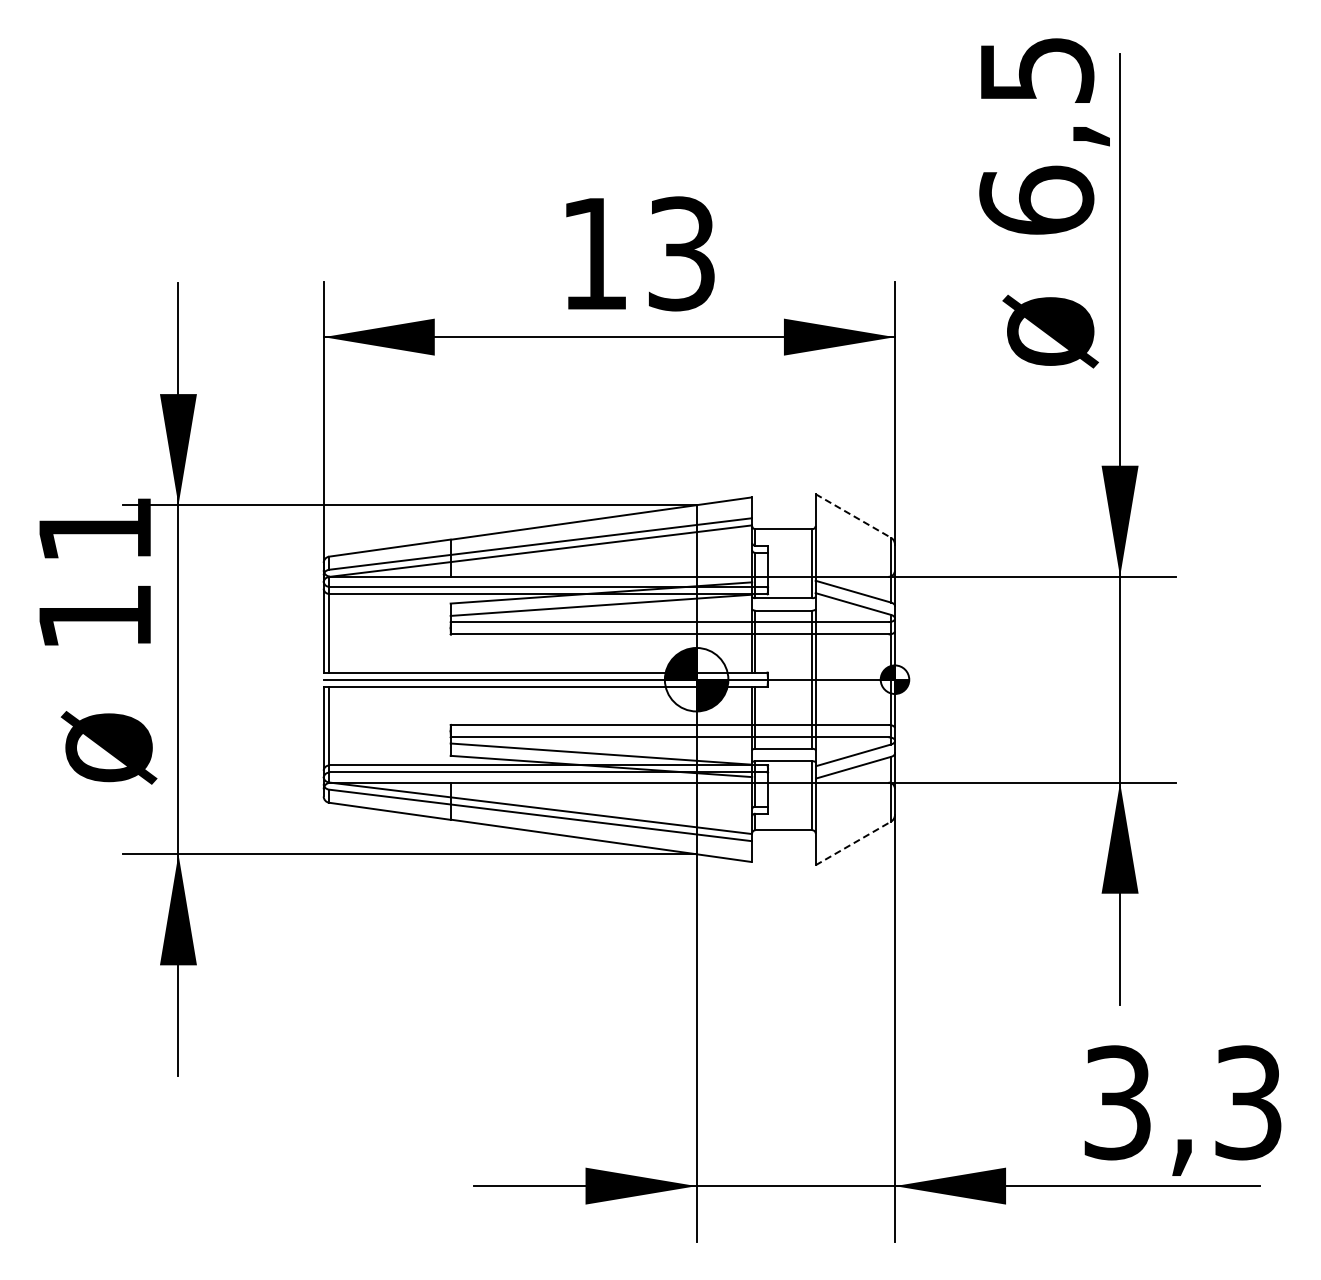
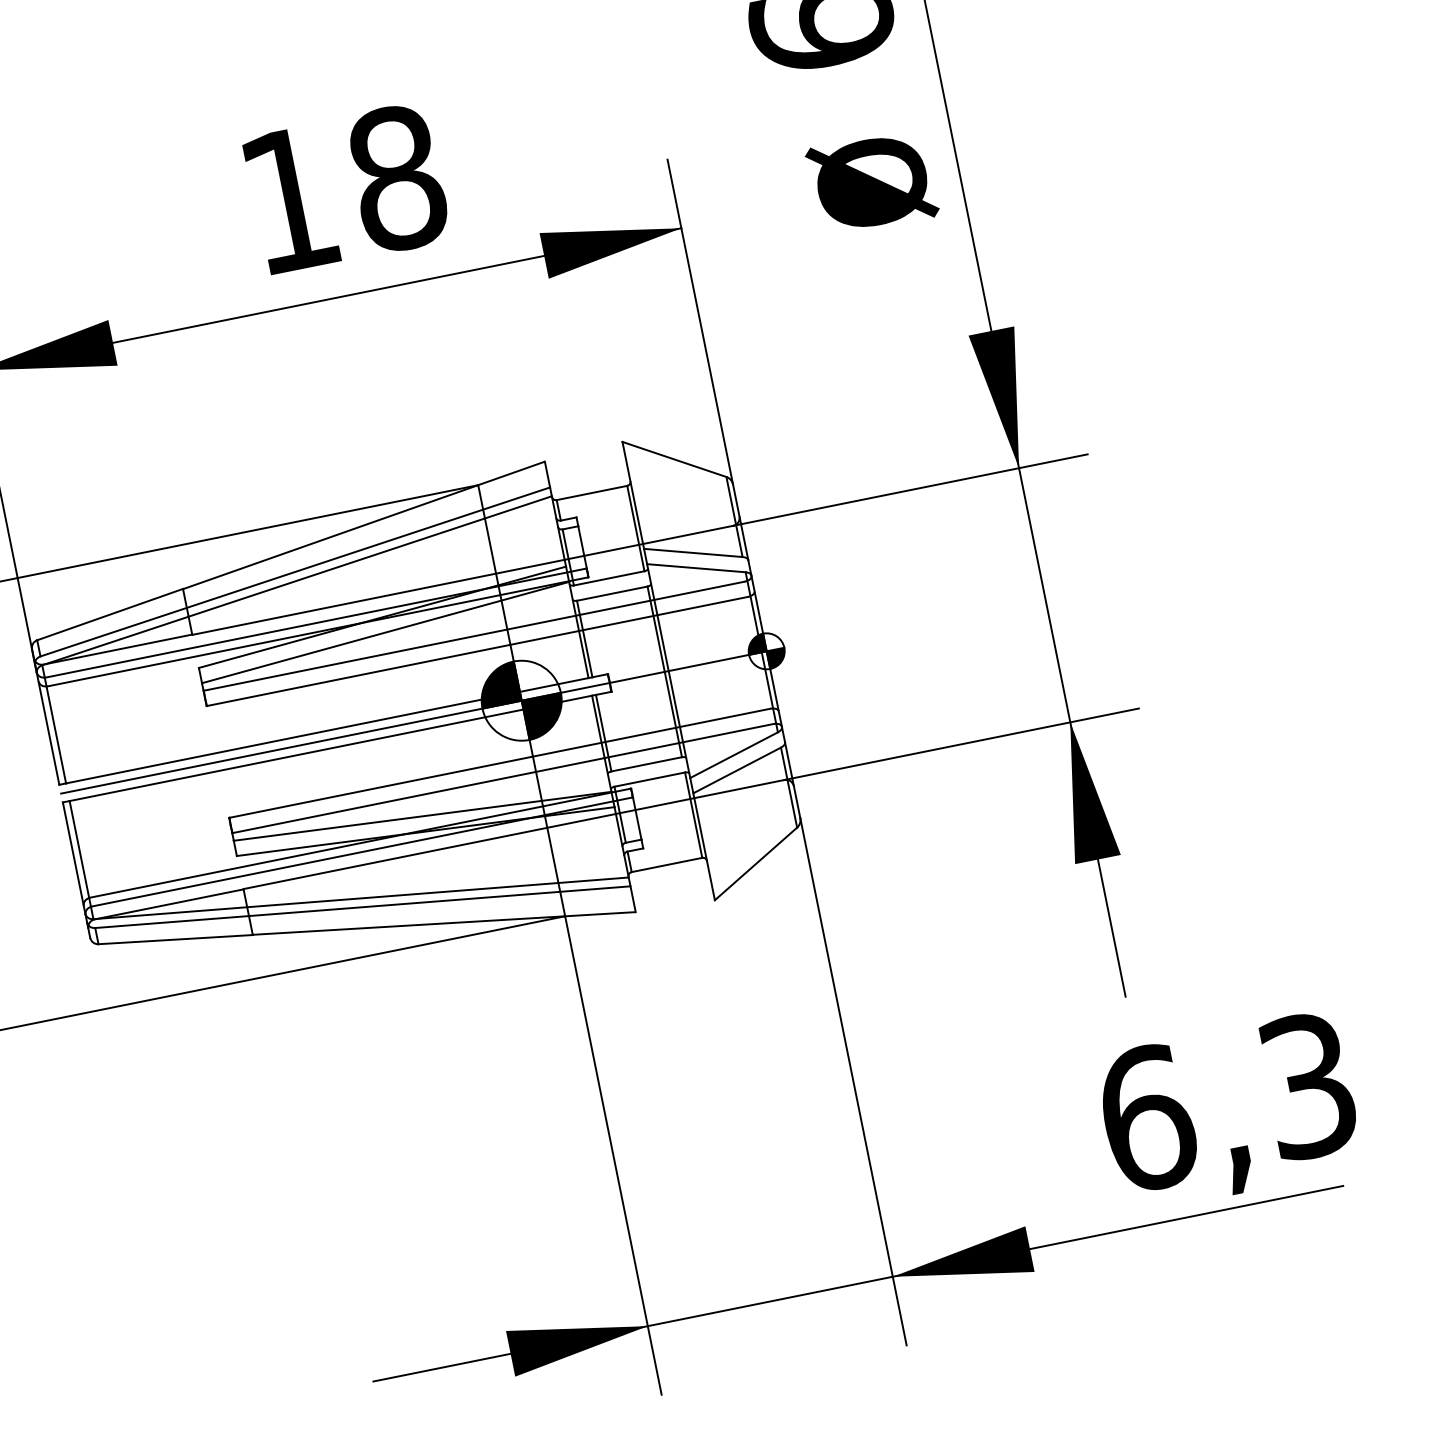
text: (681, 253) -> (396, 178), 13 -> 18
line: (853, 515) -> (674, 458), dashed -> solid
line: (853, 843) -> (756, 863), dashed -> solid
text: (1118, 1102) -> (1148, 1117), 3,3 -> 6,3

